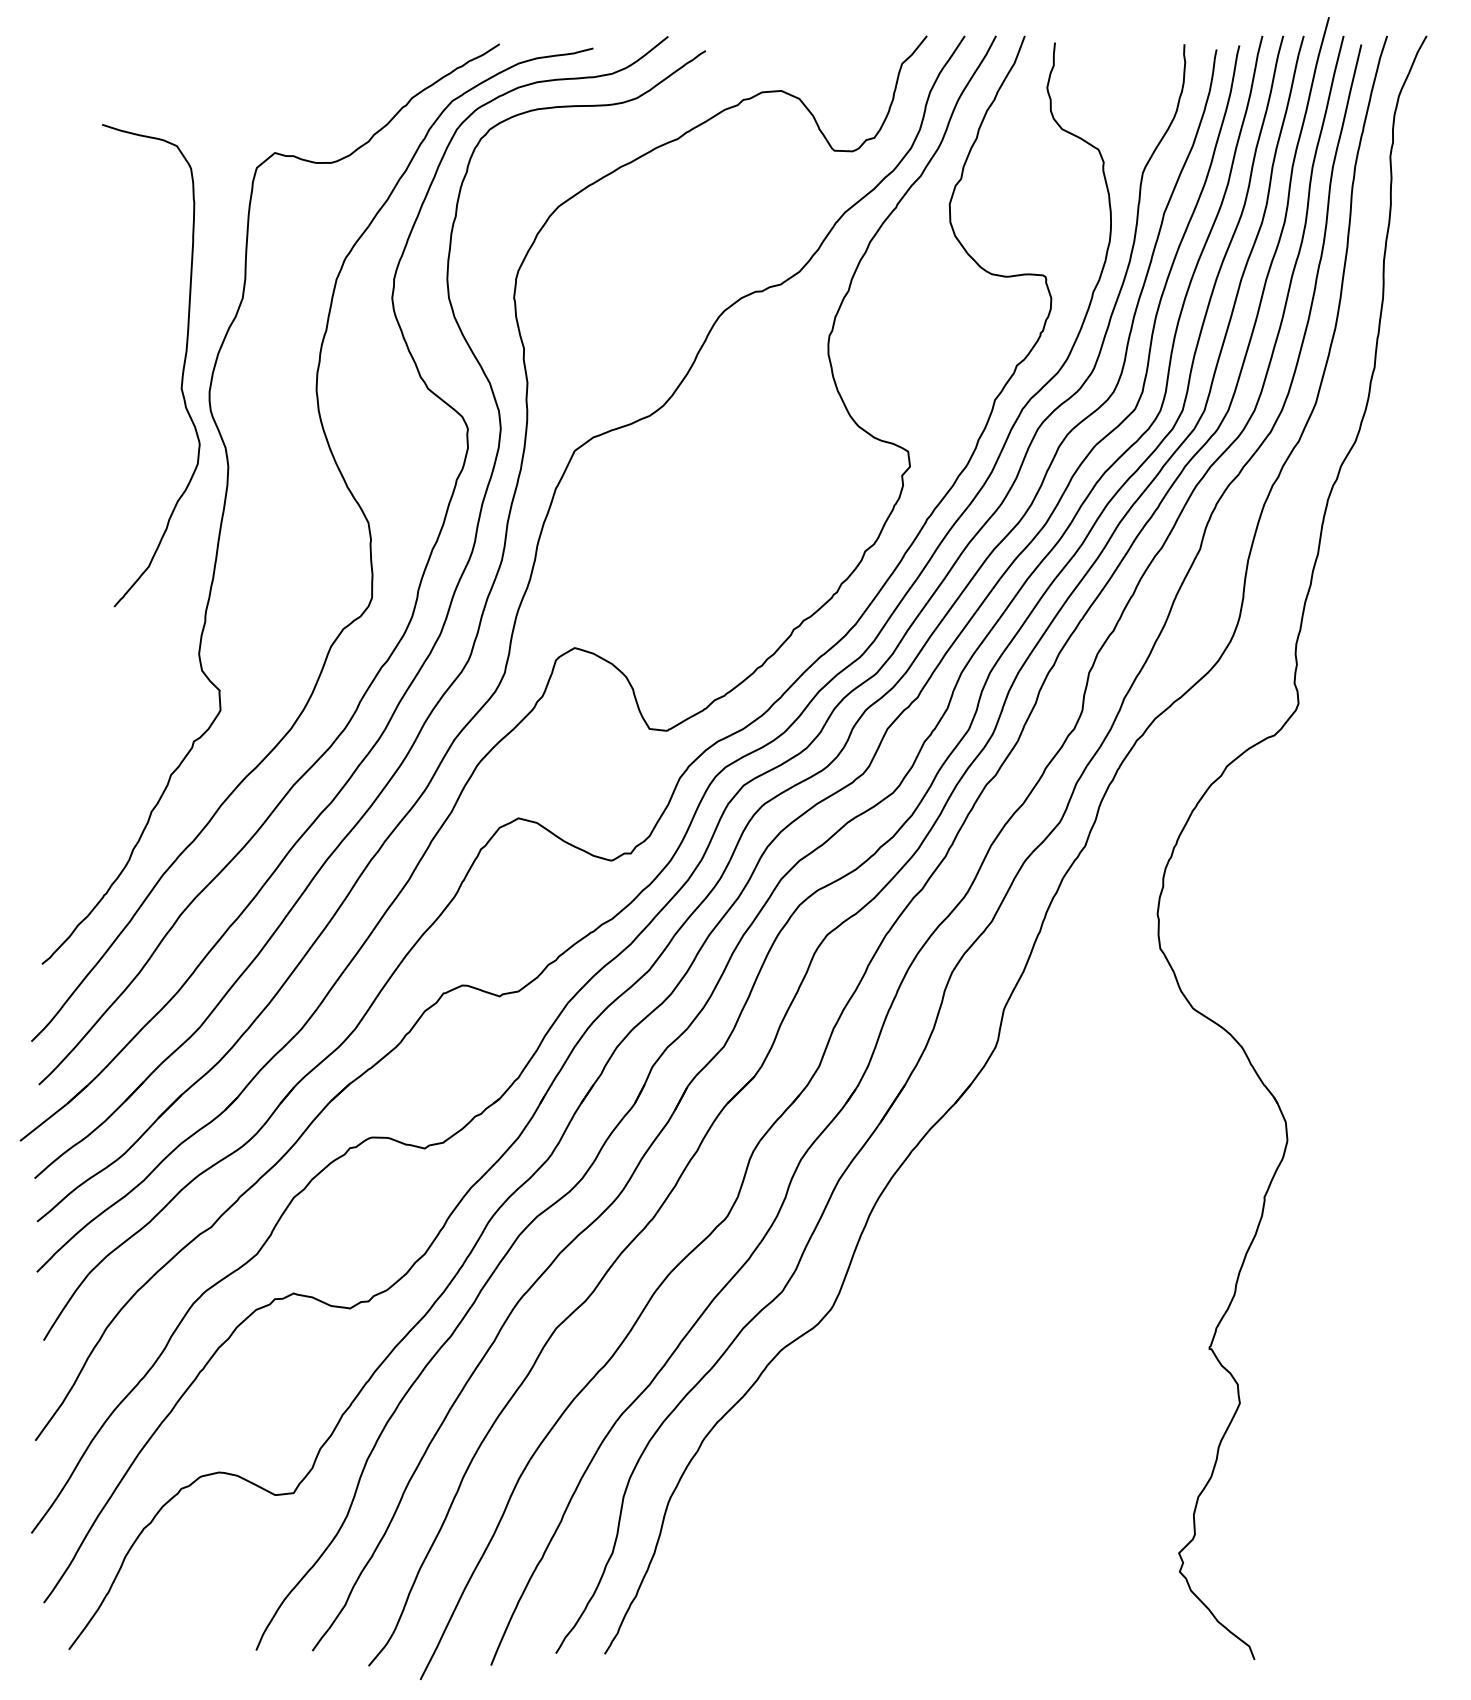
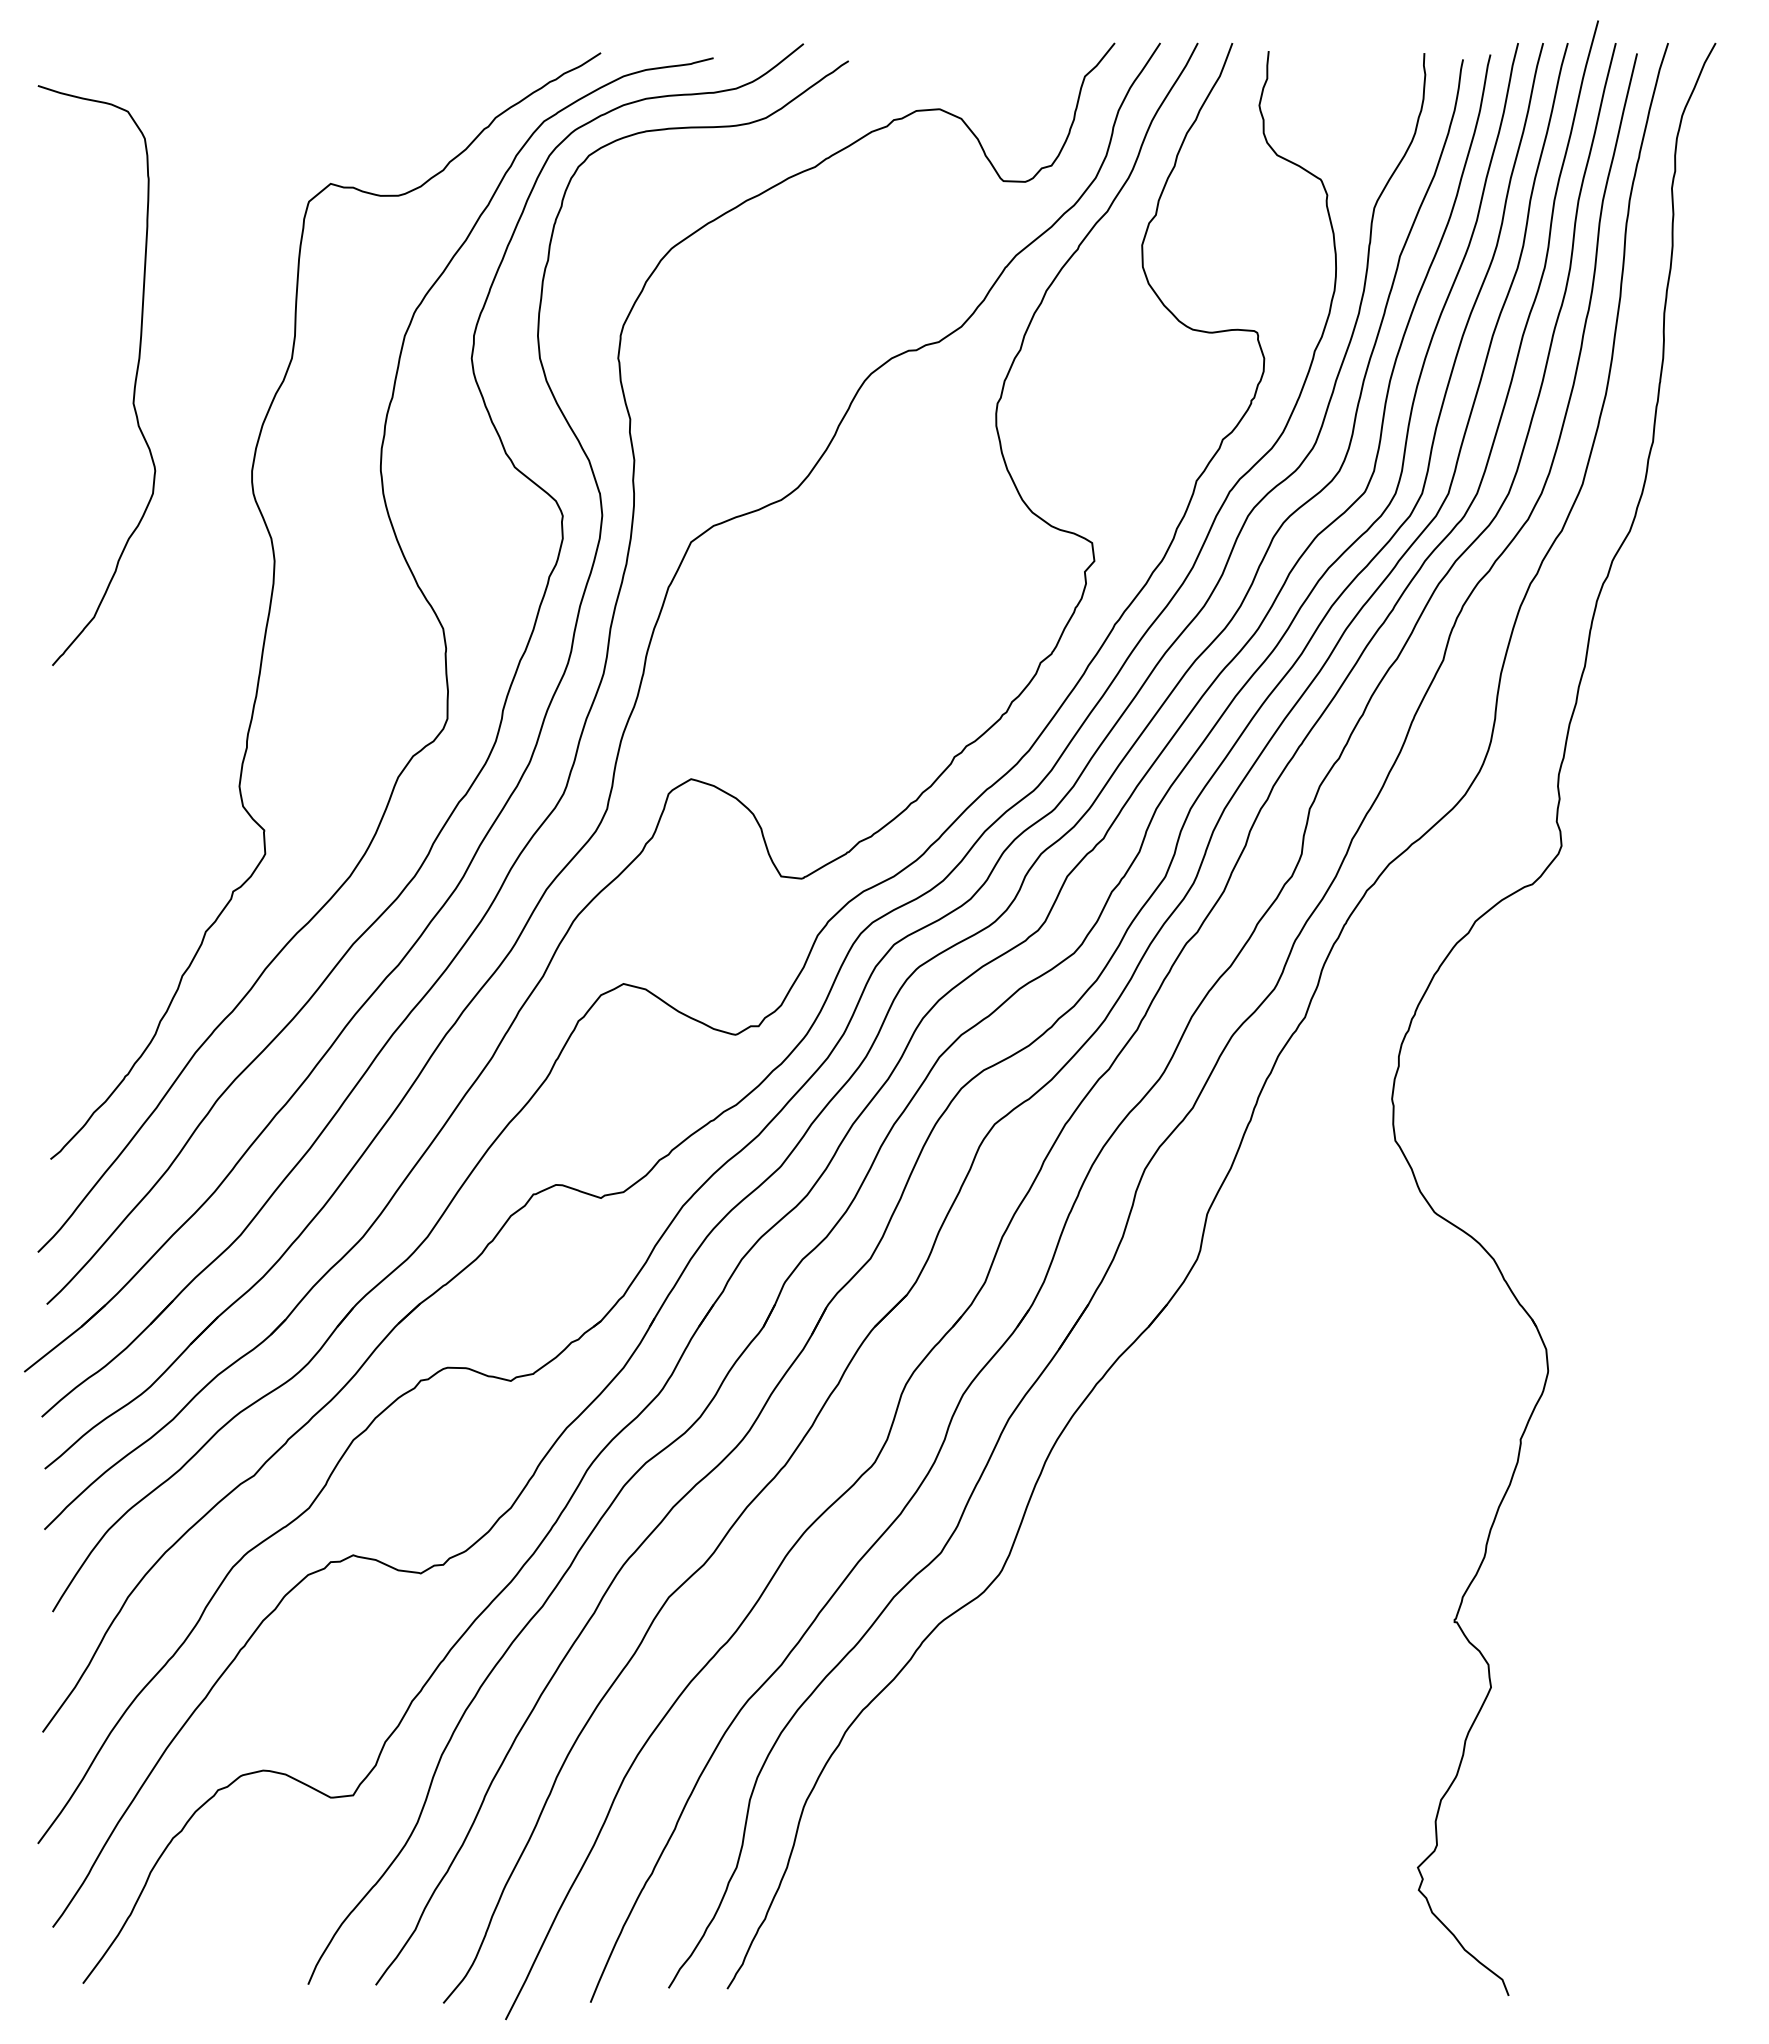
curve: (182, 369) -> (134, 380), moved

